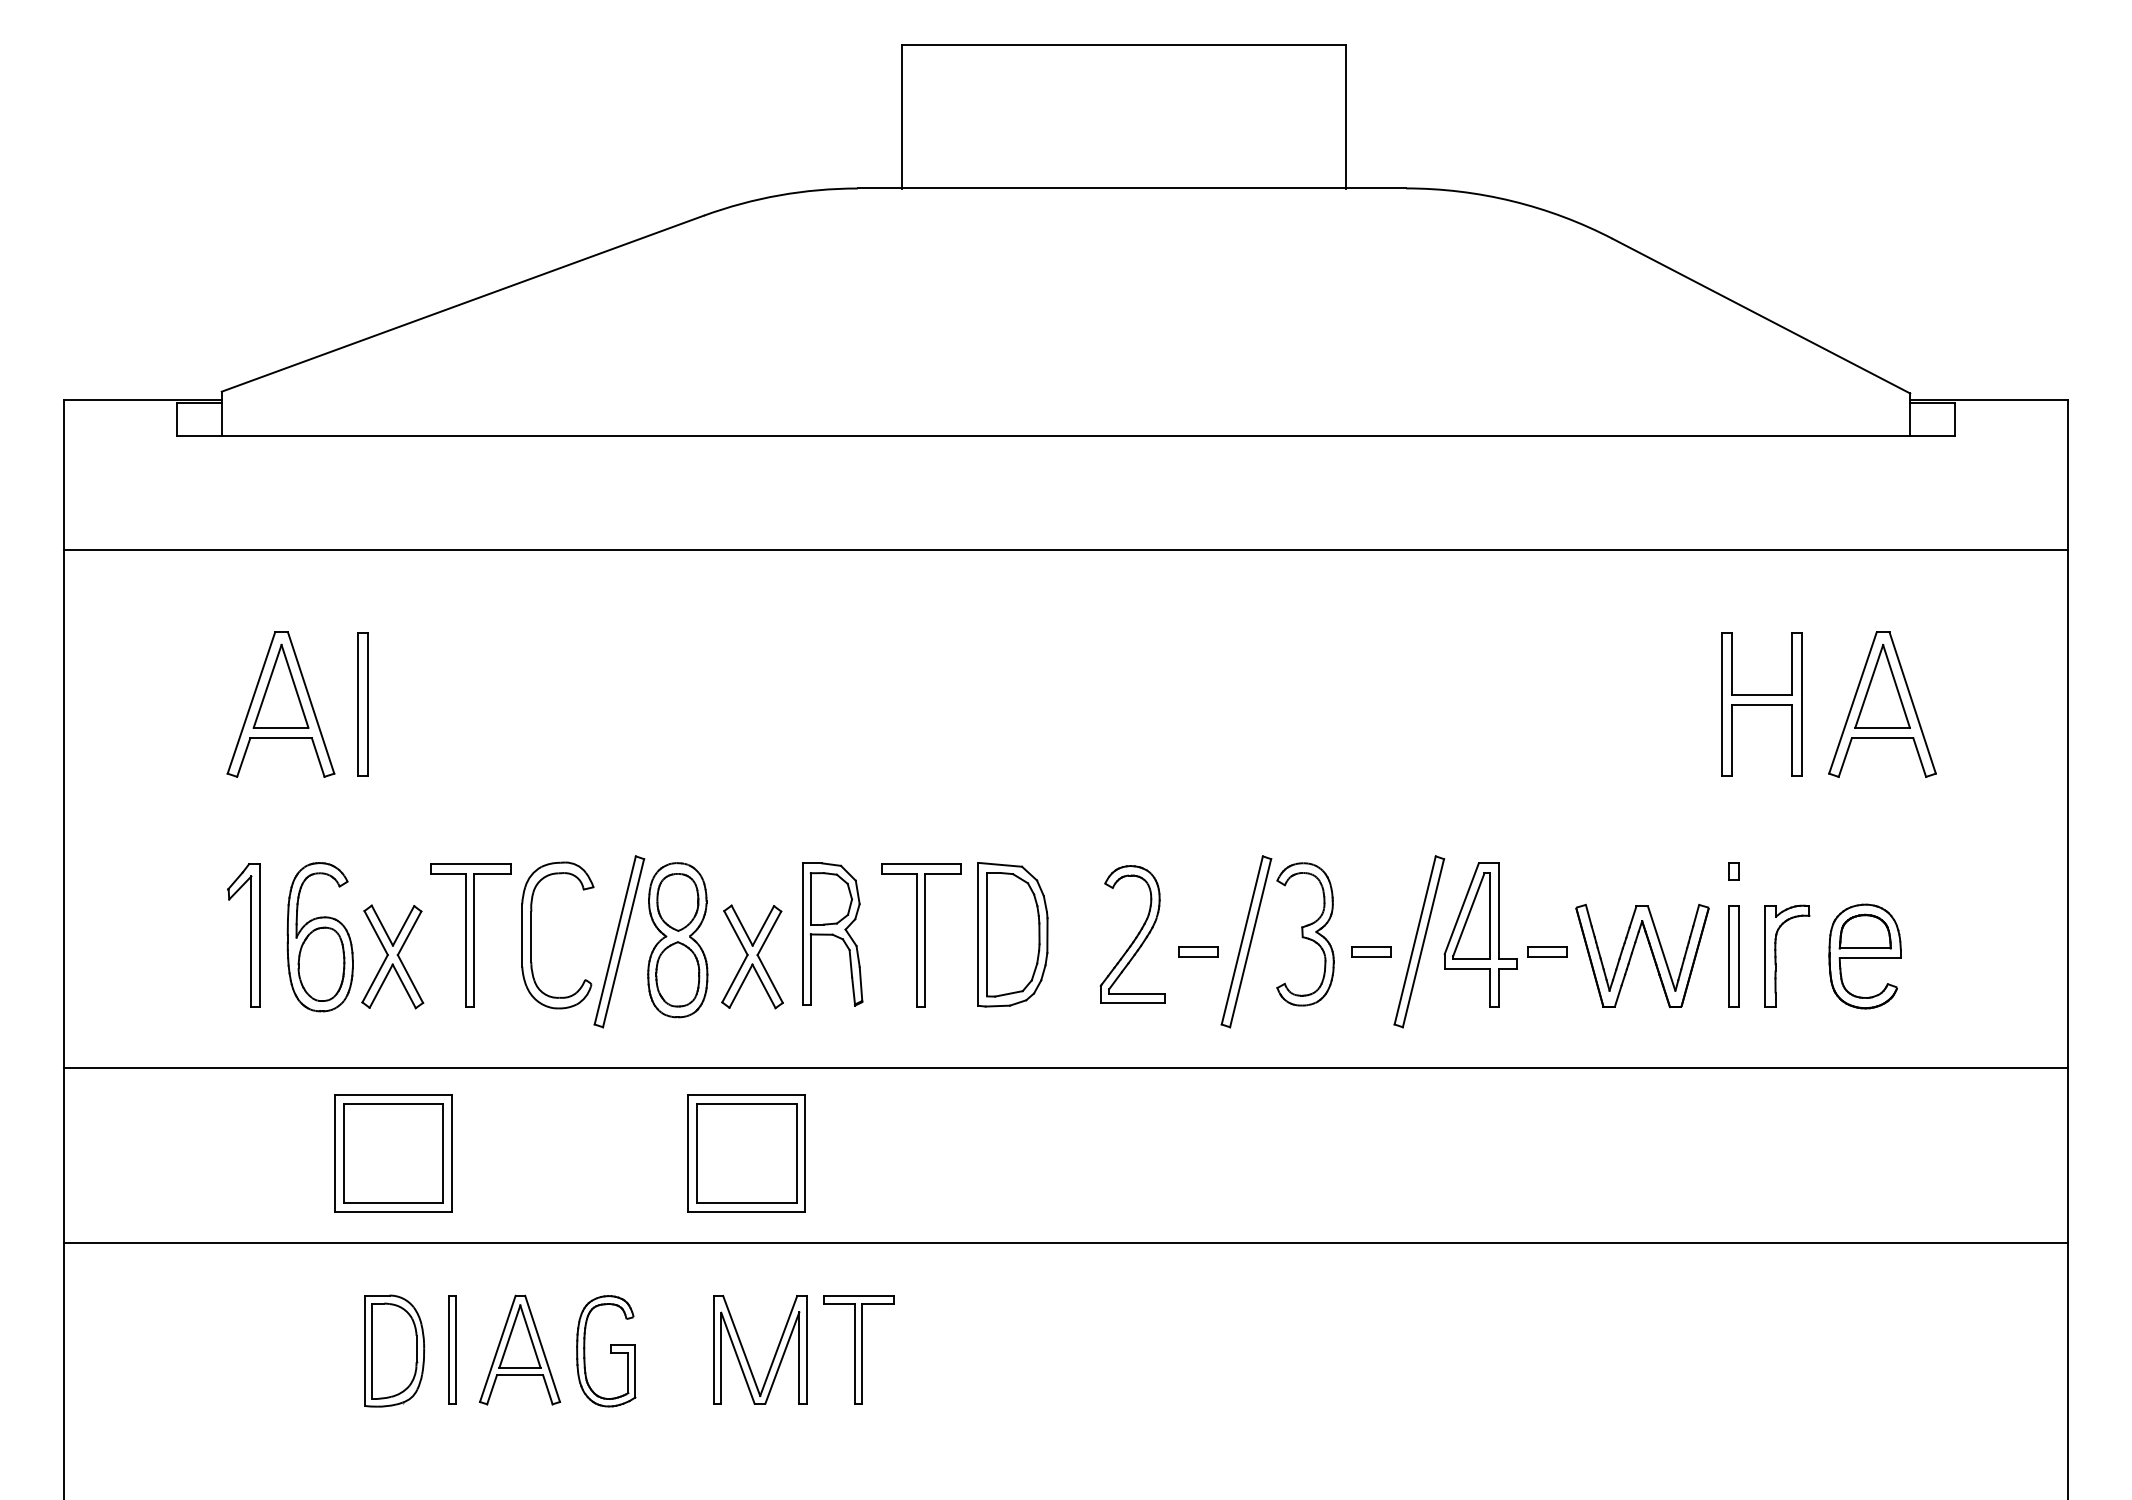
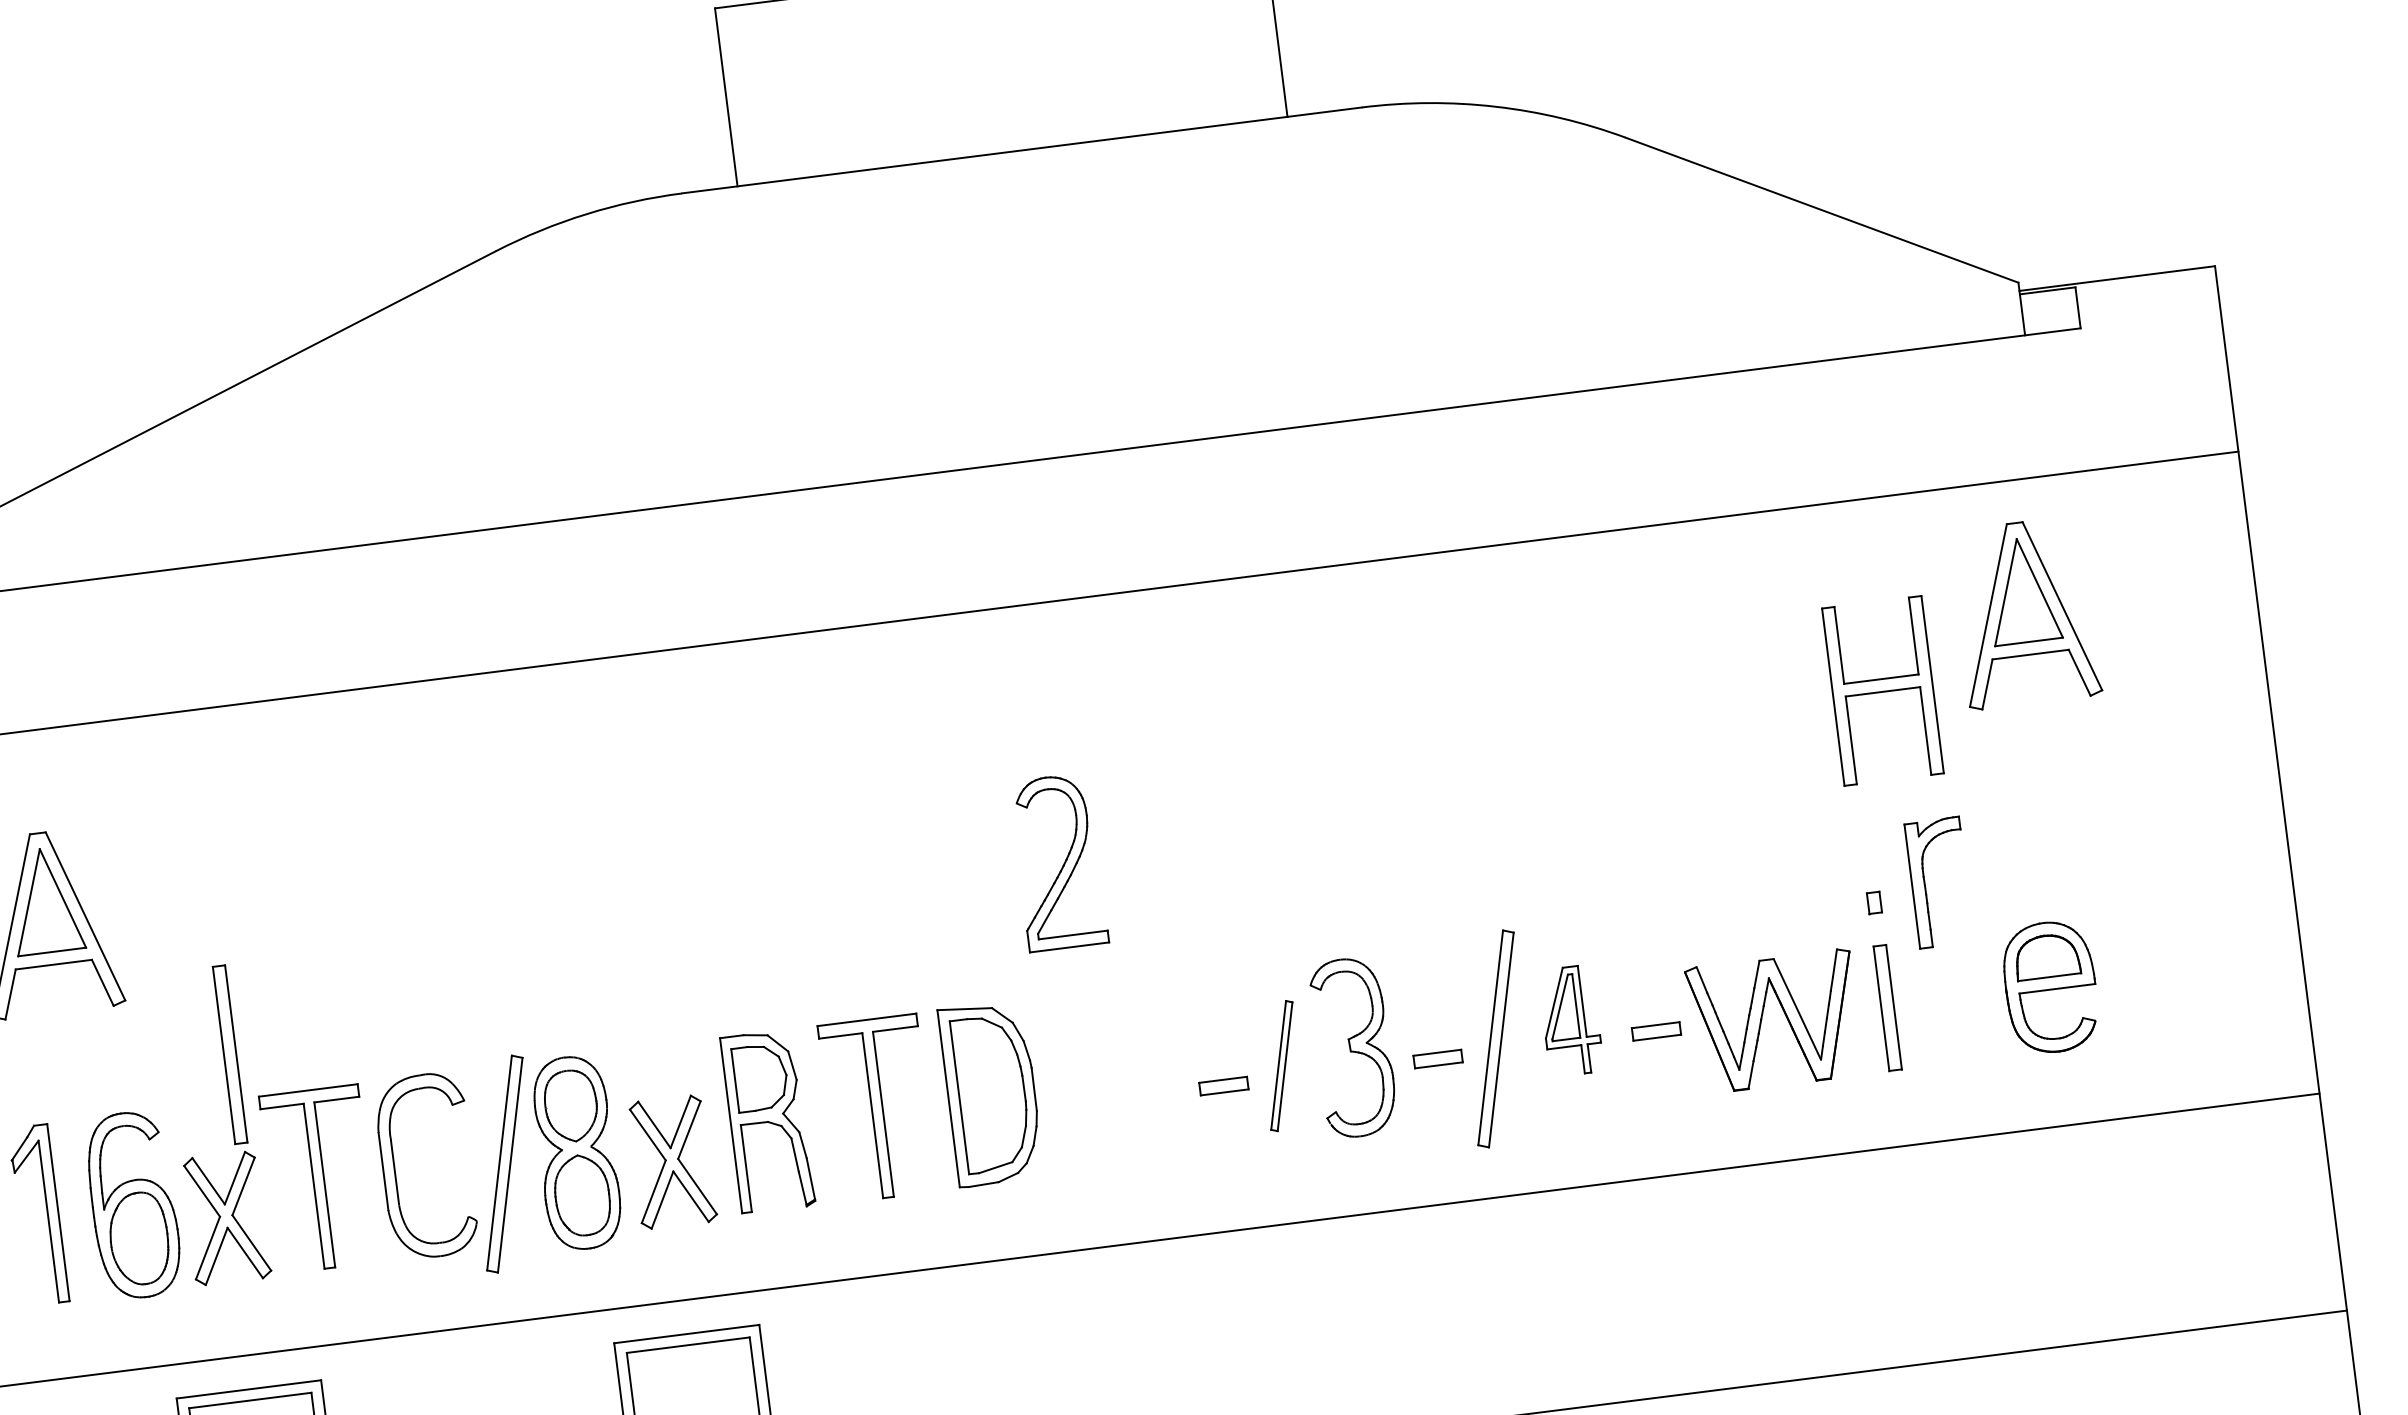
part: (362, 704) -> (229, 1055), moved
part: (1882, 704) -> (2025, 612), moved
part: (1132, 934) -> (1058, 862), moved
part: (1480, 934) -> (1570, 1020), size x0.6
part: (1246, 941) -> (1281, 1065), size x0.6
part: (1776, 955) -> (1925, 883), moved

